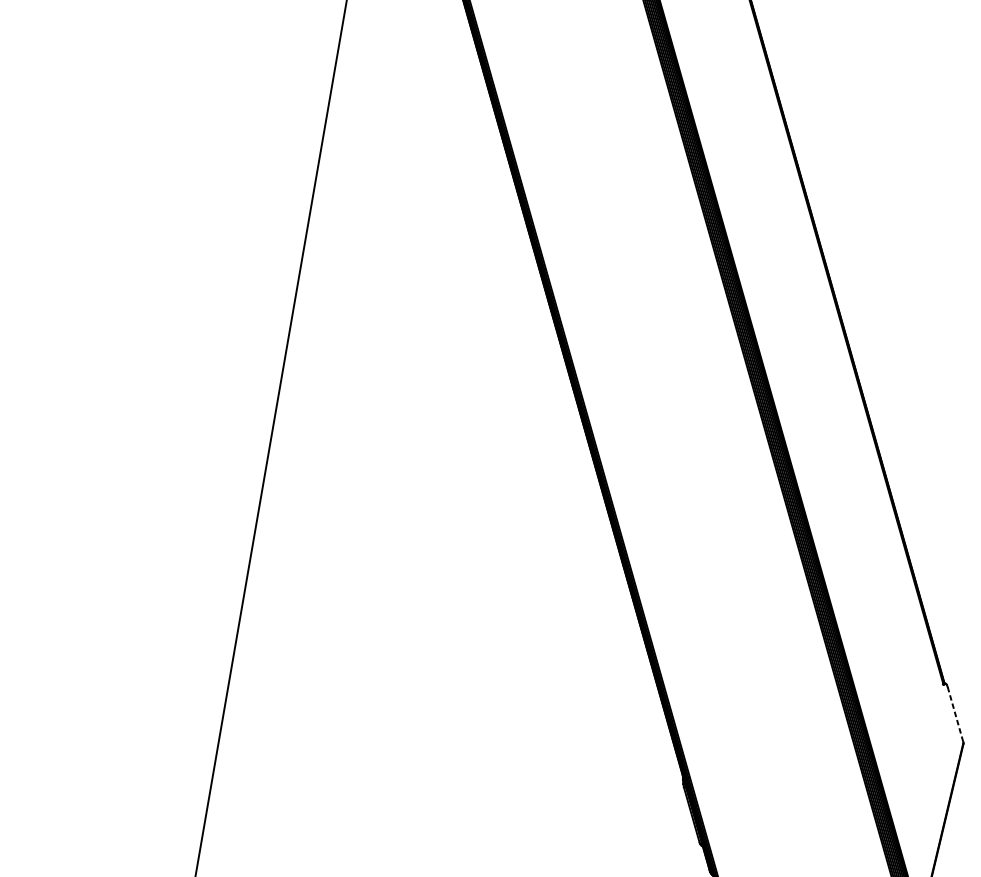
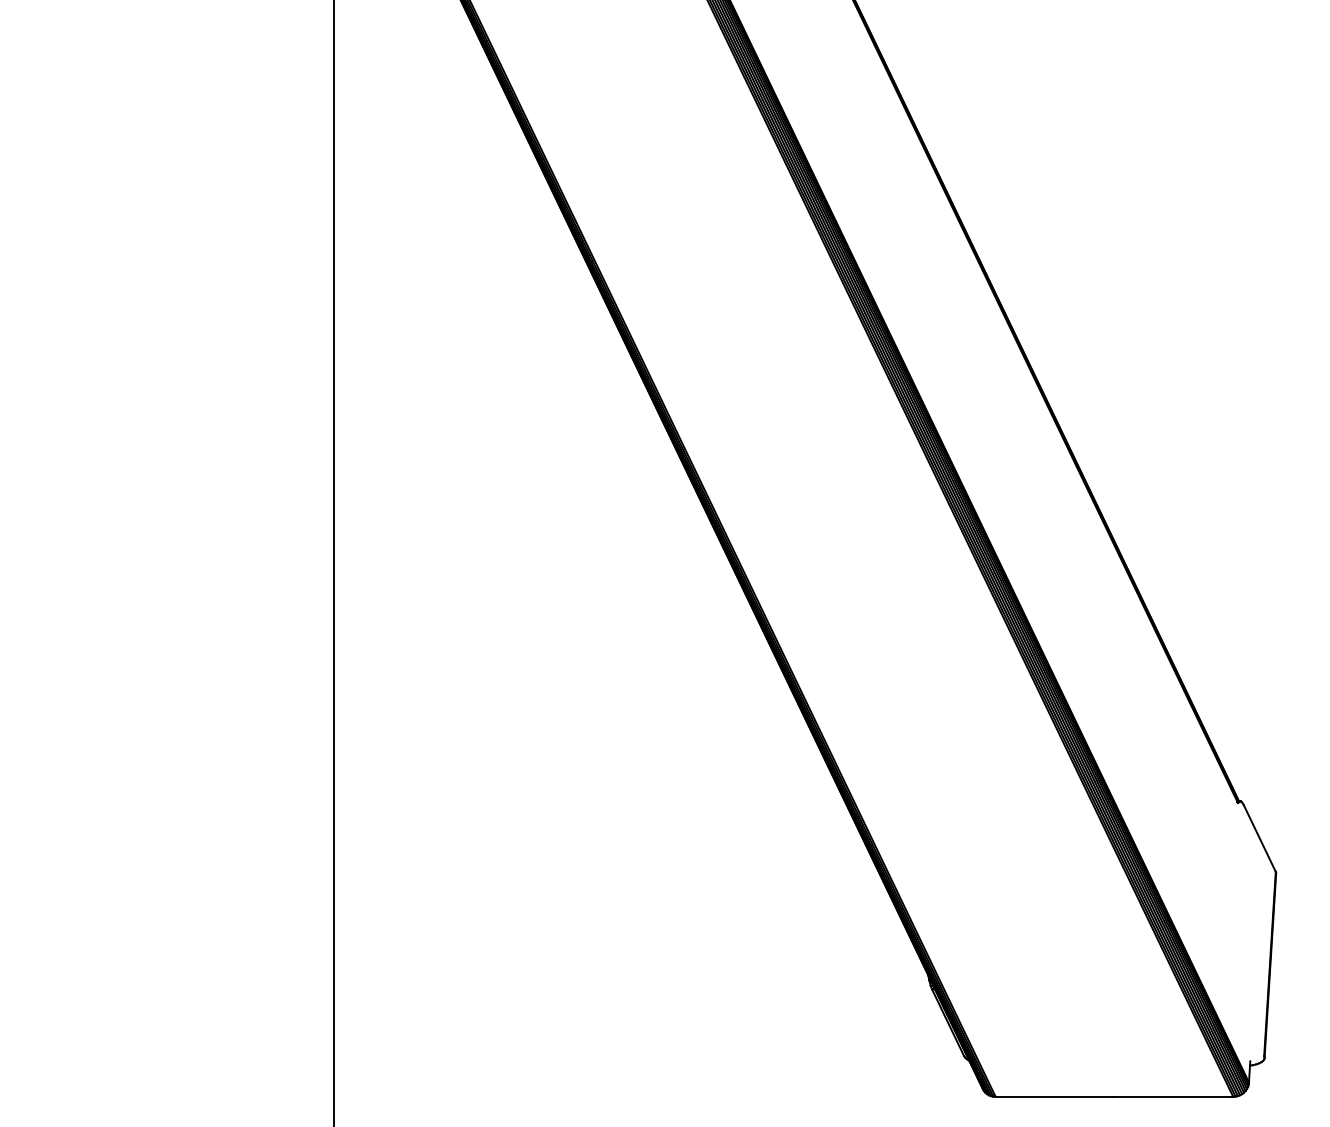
line: (955, 714) -> (1259, 838), dashed -> solid

